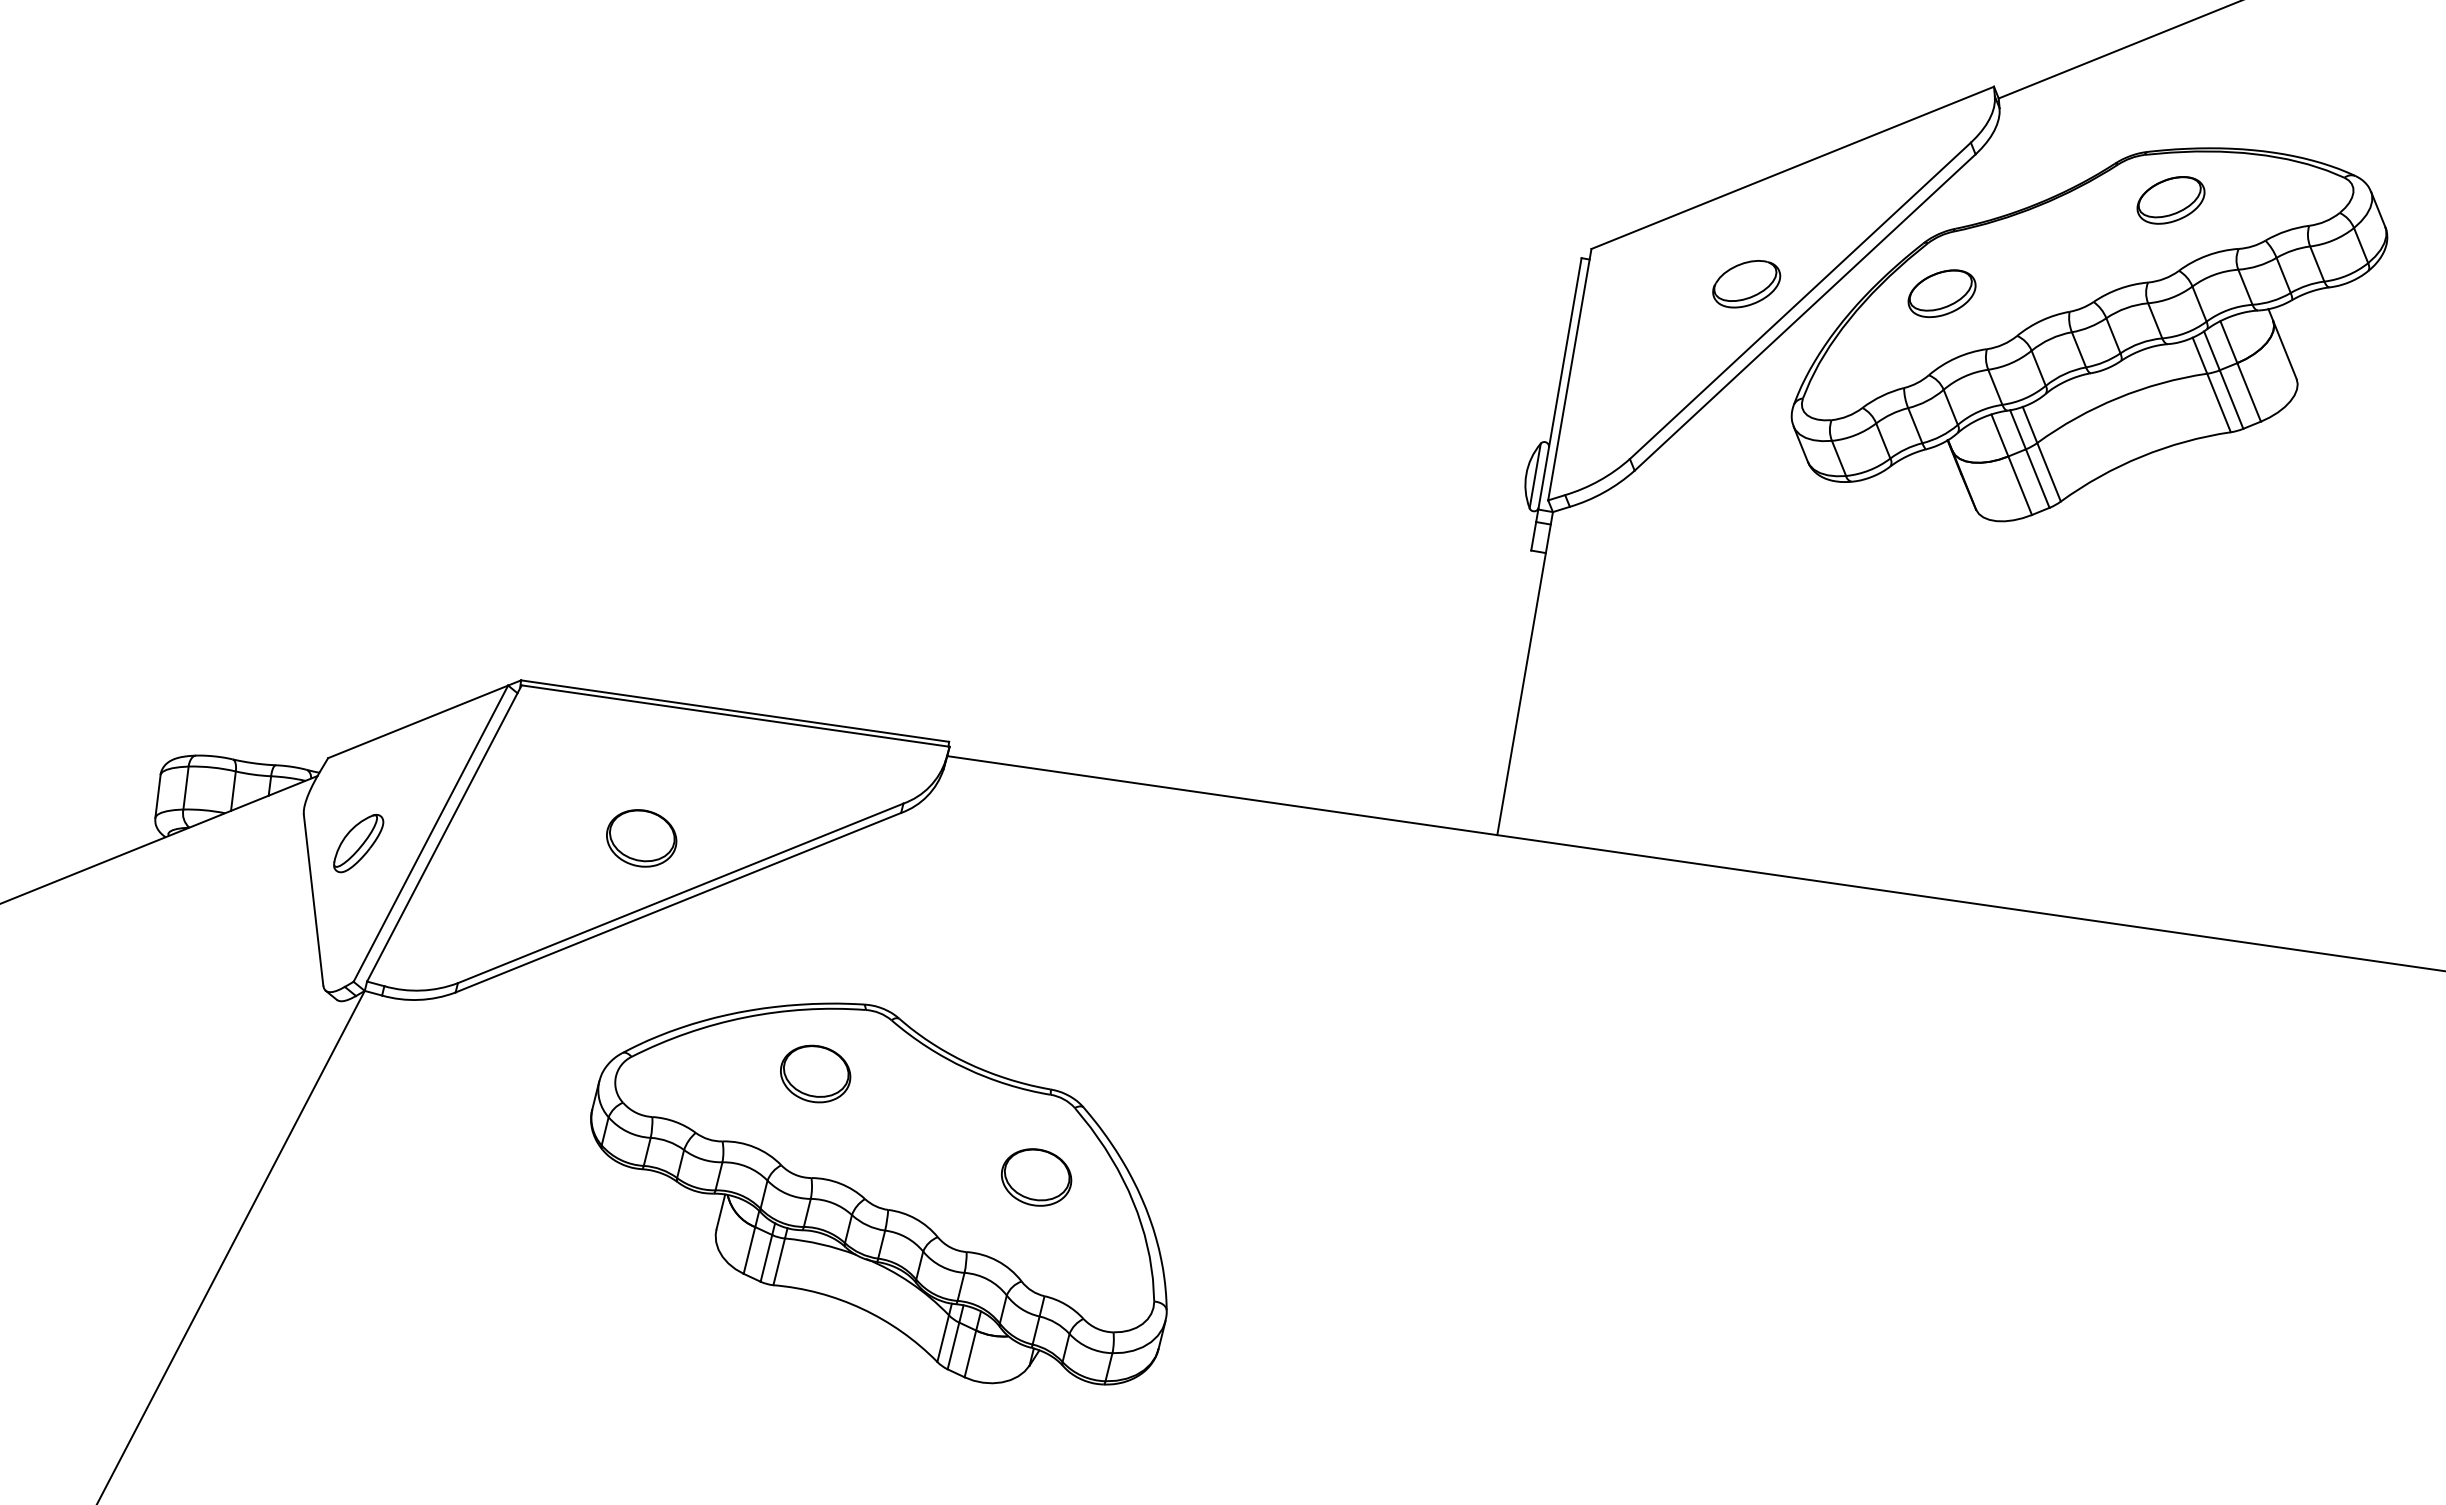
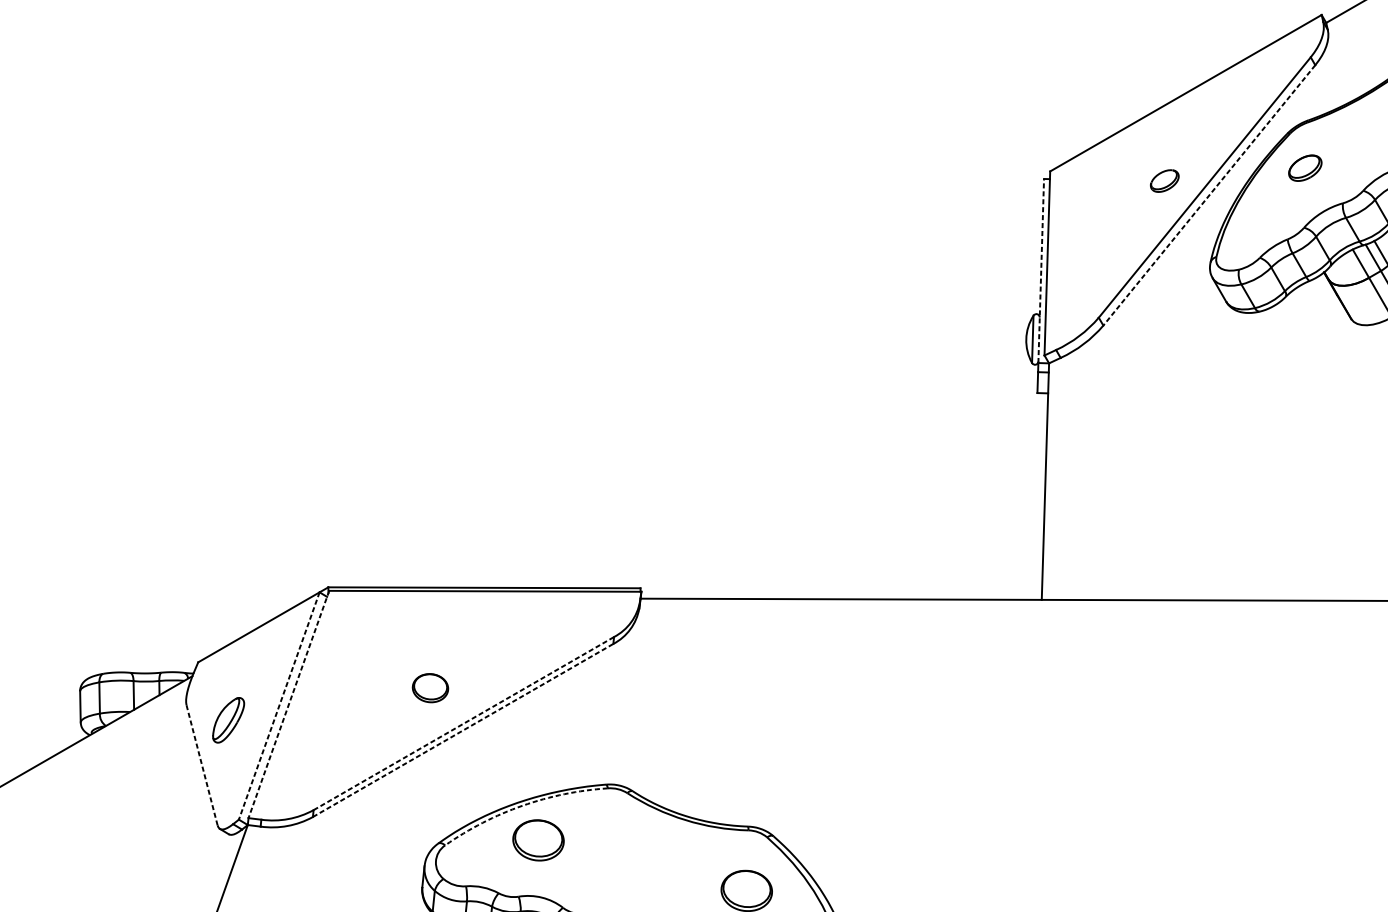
part: (1746, 284) -> (1164, 181), size x0.6
part: (1941, 293) -> (1304, 168), size x0.7
line: (1805, 312) -> (1209, 195), solid -> dashed
line: (1559, 383) -> (1040, 270), solid -> dashed
line: (444, 833) -> (288, 704), solid -> dashed
line: (430, 834) -> (279, 706), solid -> dashed
part: (641, 838) -> (430, 688), size x0.7
line: (681, 893) -> (464, 723), solid -> dashed
line: (313, 899) -> (201, 764), solid -> dashed
line: (678, 902) -> (463, 730), solid -> dashed
arc: (745, 1017) -> (522, 805), solid -> dashed
part: (815, 1073) -> (538, 840), moved

